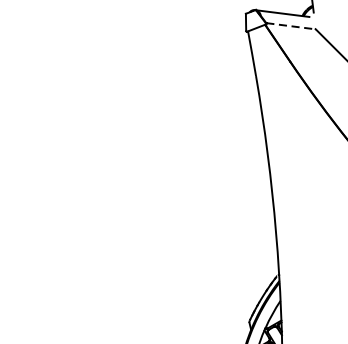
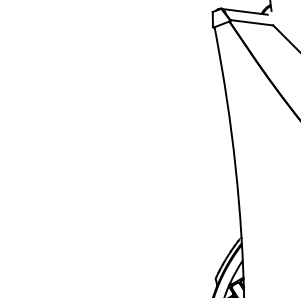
line: (291, 25) -> (252, 22), dashed -> solid

